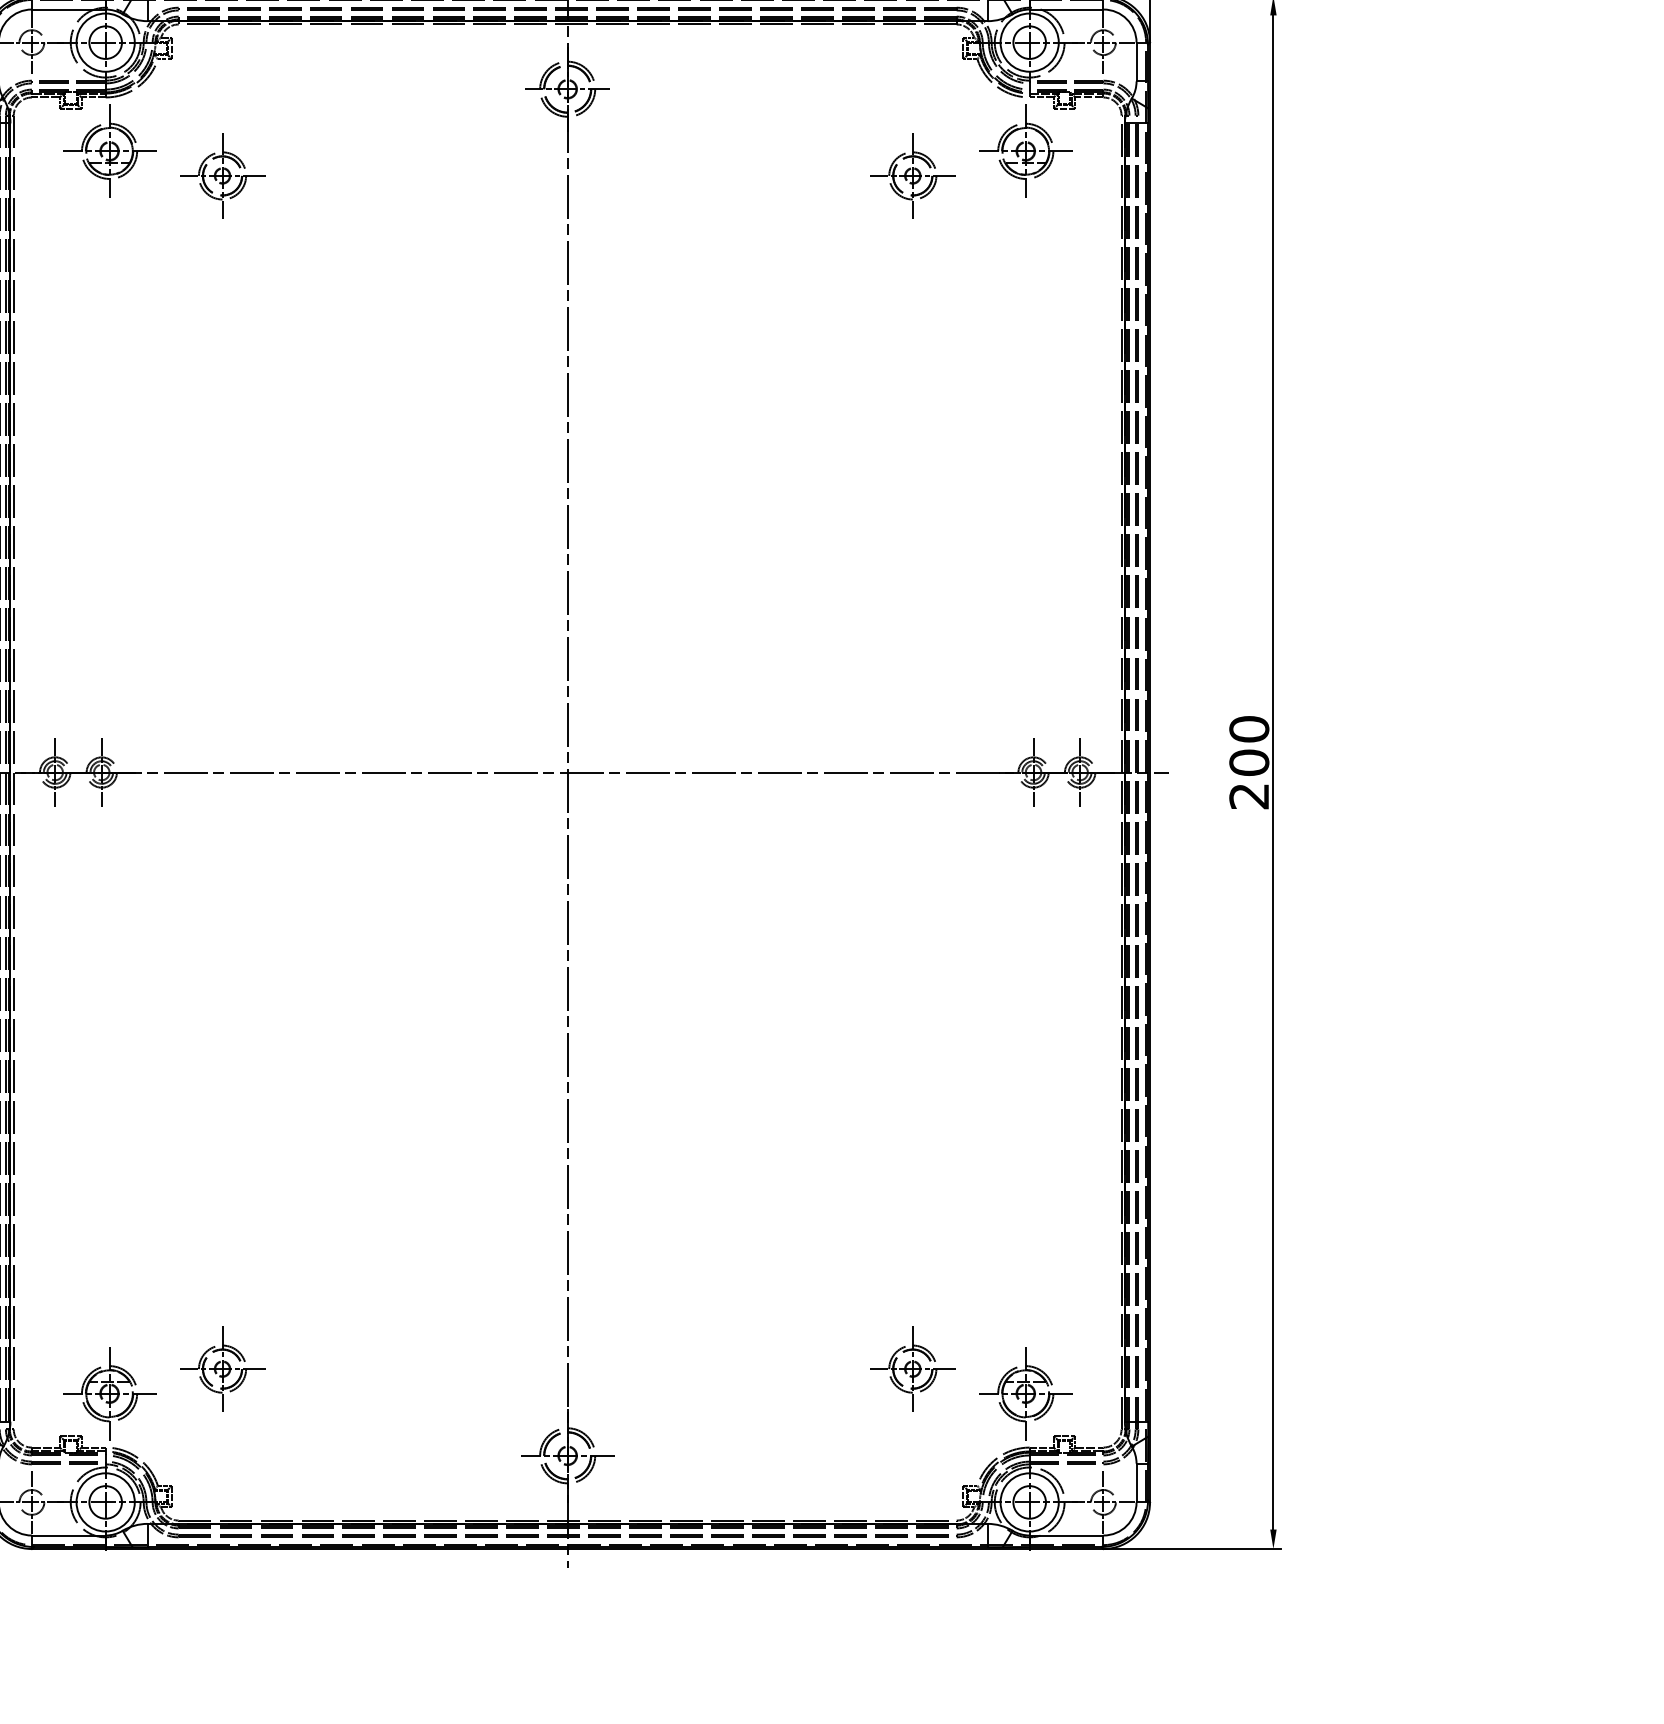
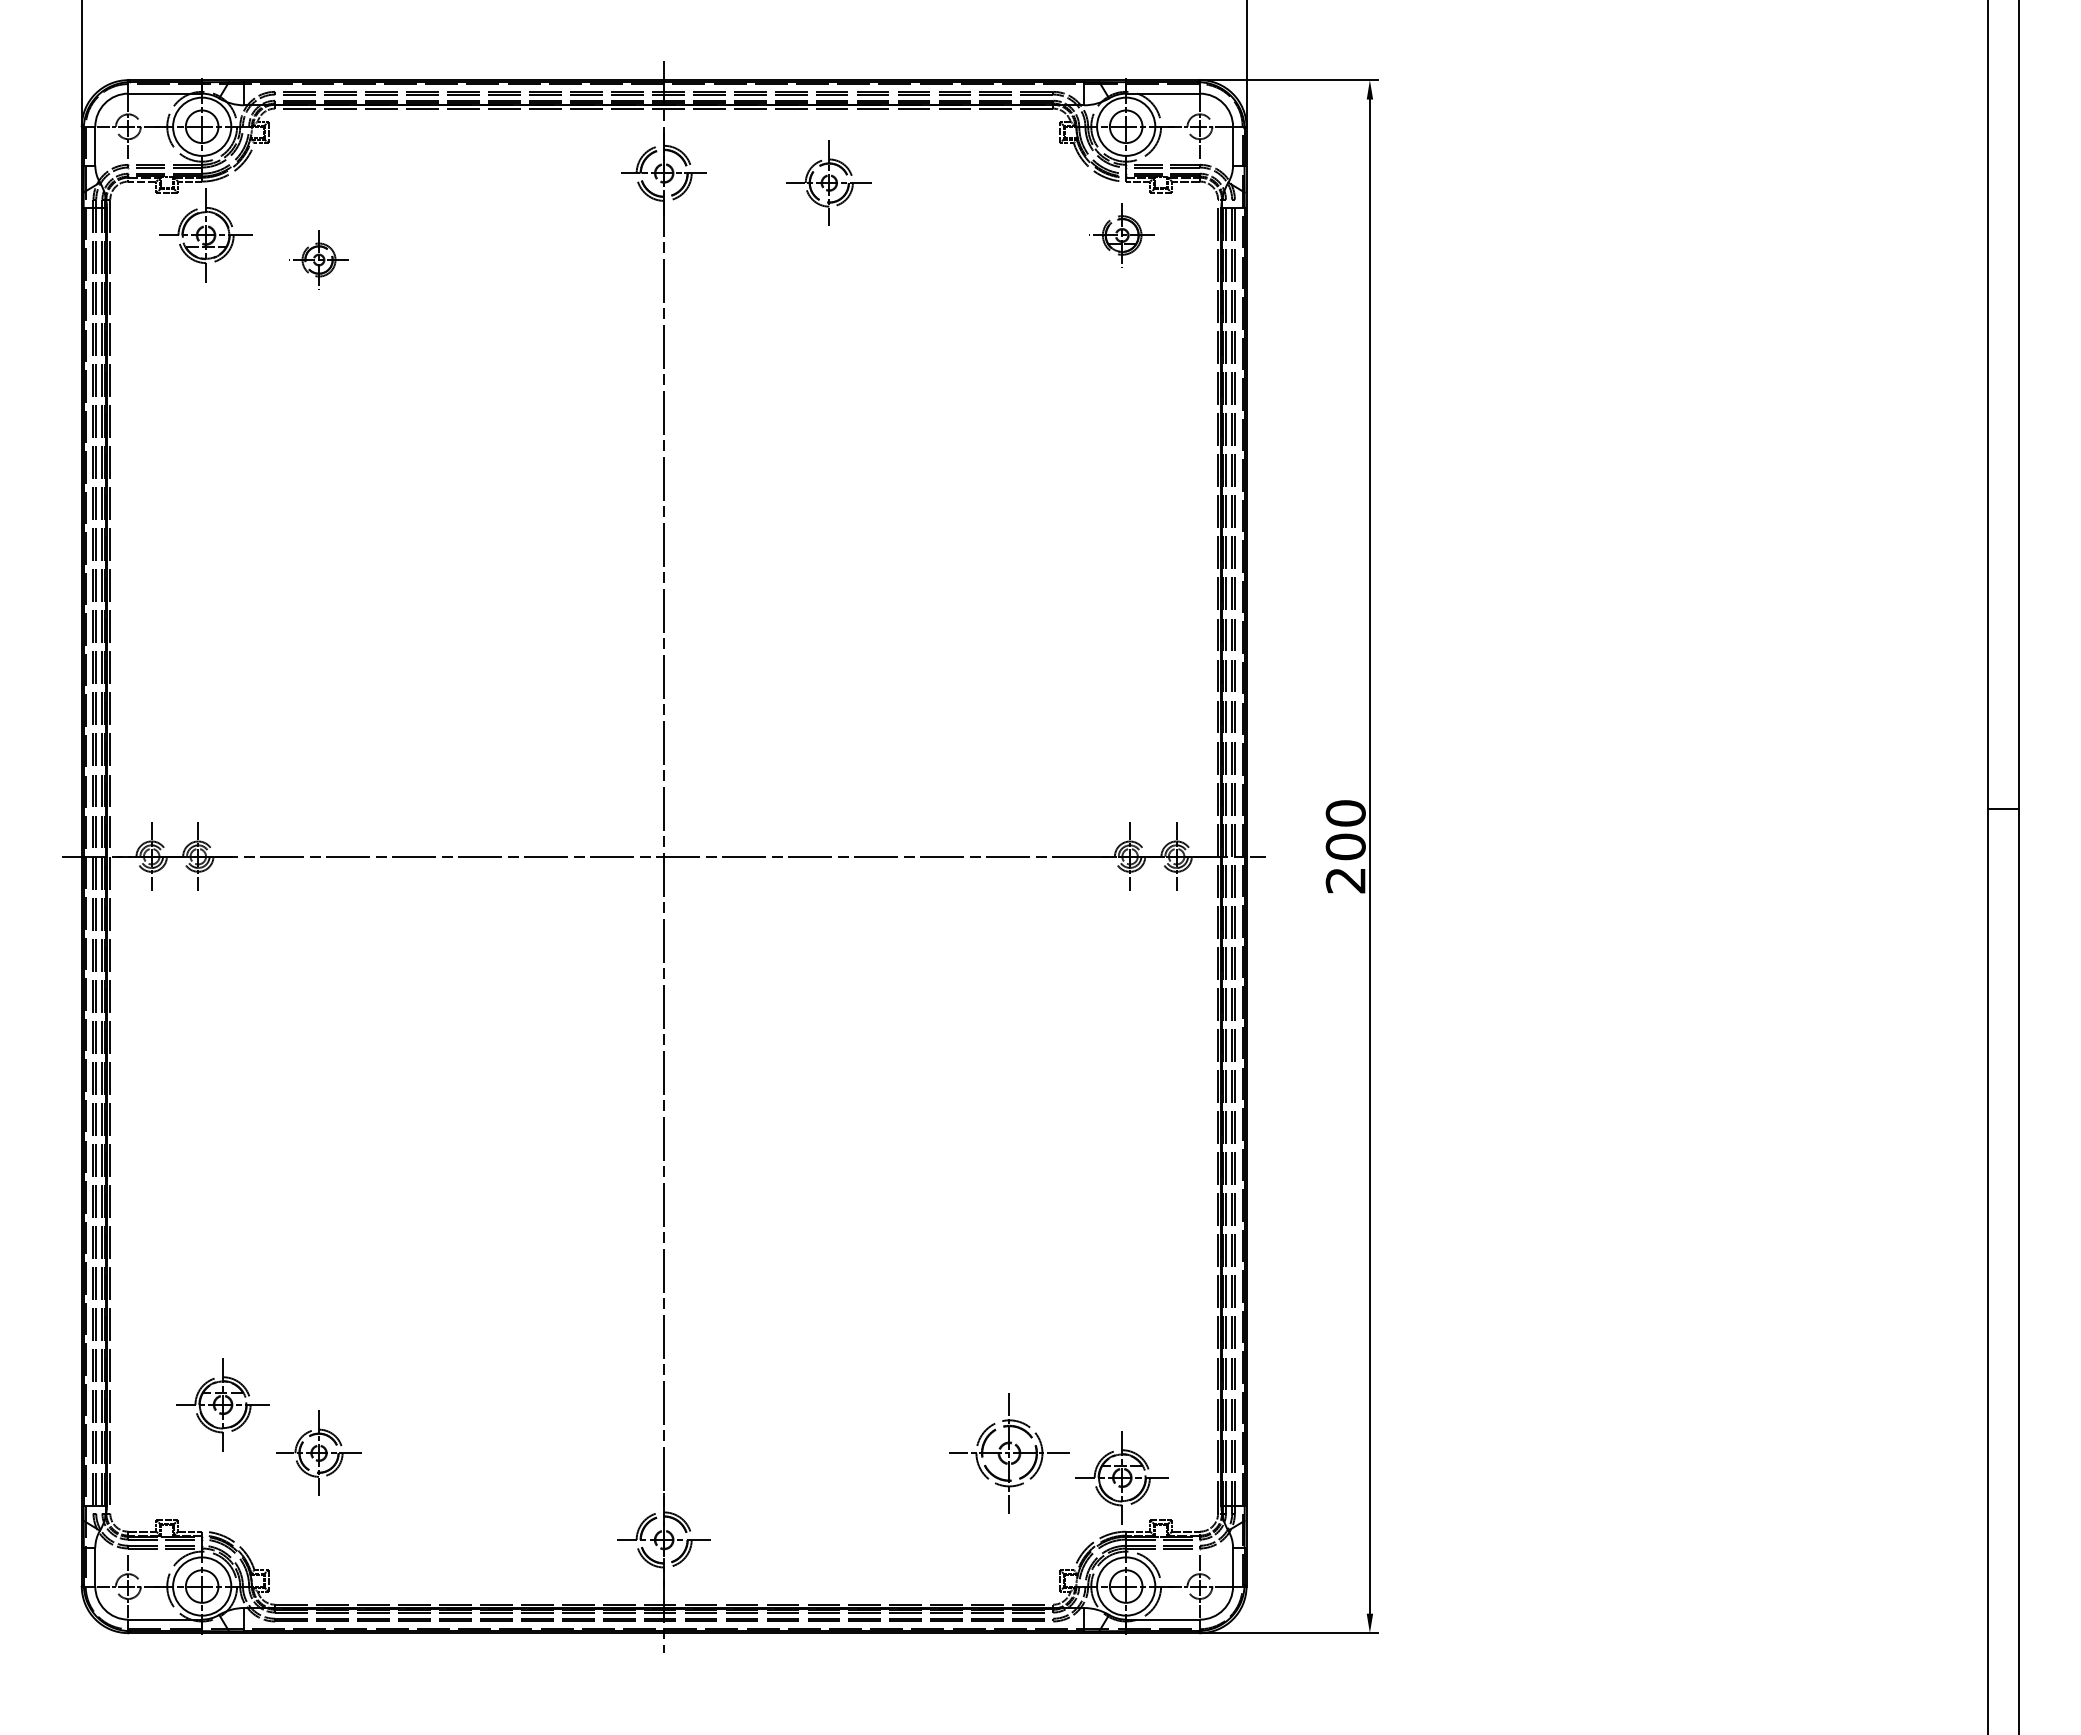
part: (1024, 151) -> (1121, 235), size x0.7
part: (221, 175) -> (318, 259), size x0.7
part: (911, 175) -> (828, 182), moved
part: (911, 1368) -> (1008, 1452), size x1.4
part: (108, 1393) -> (222, 1404), moved

